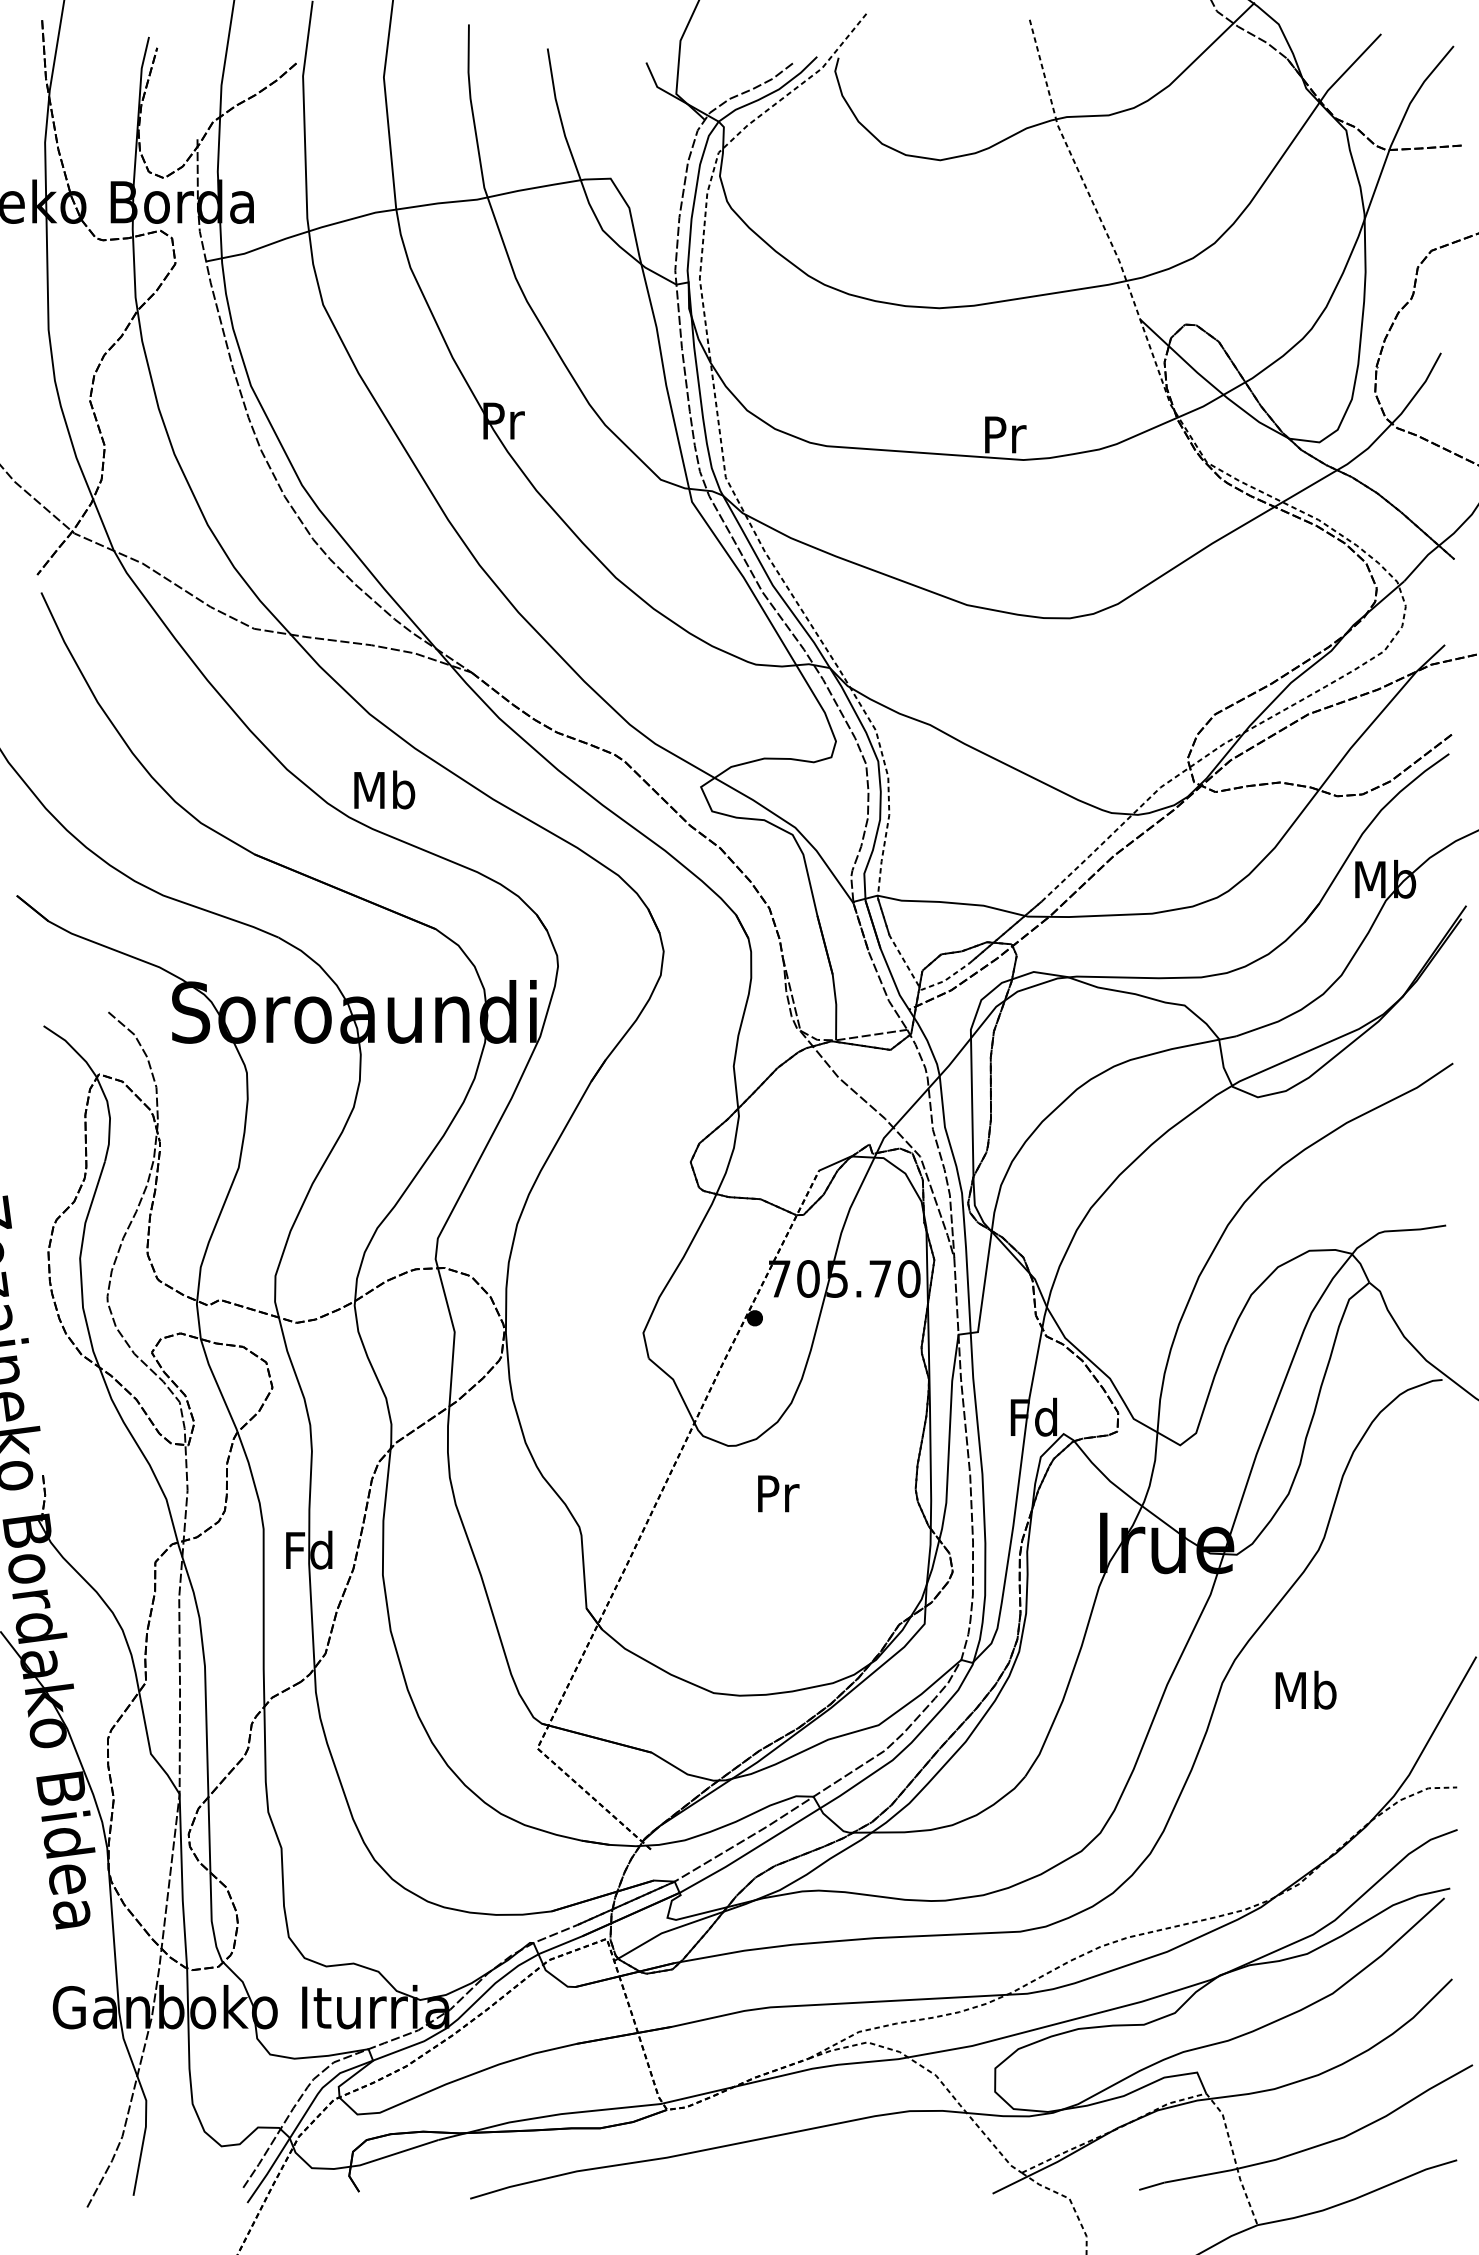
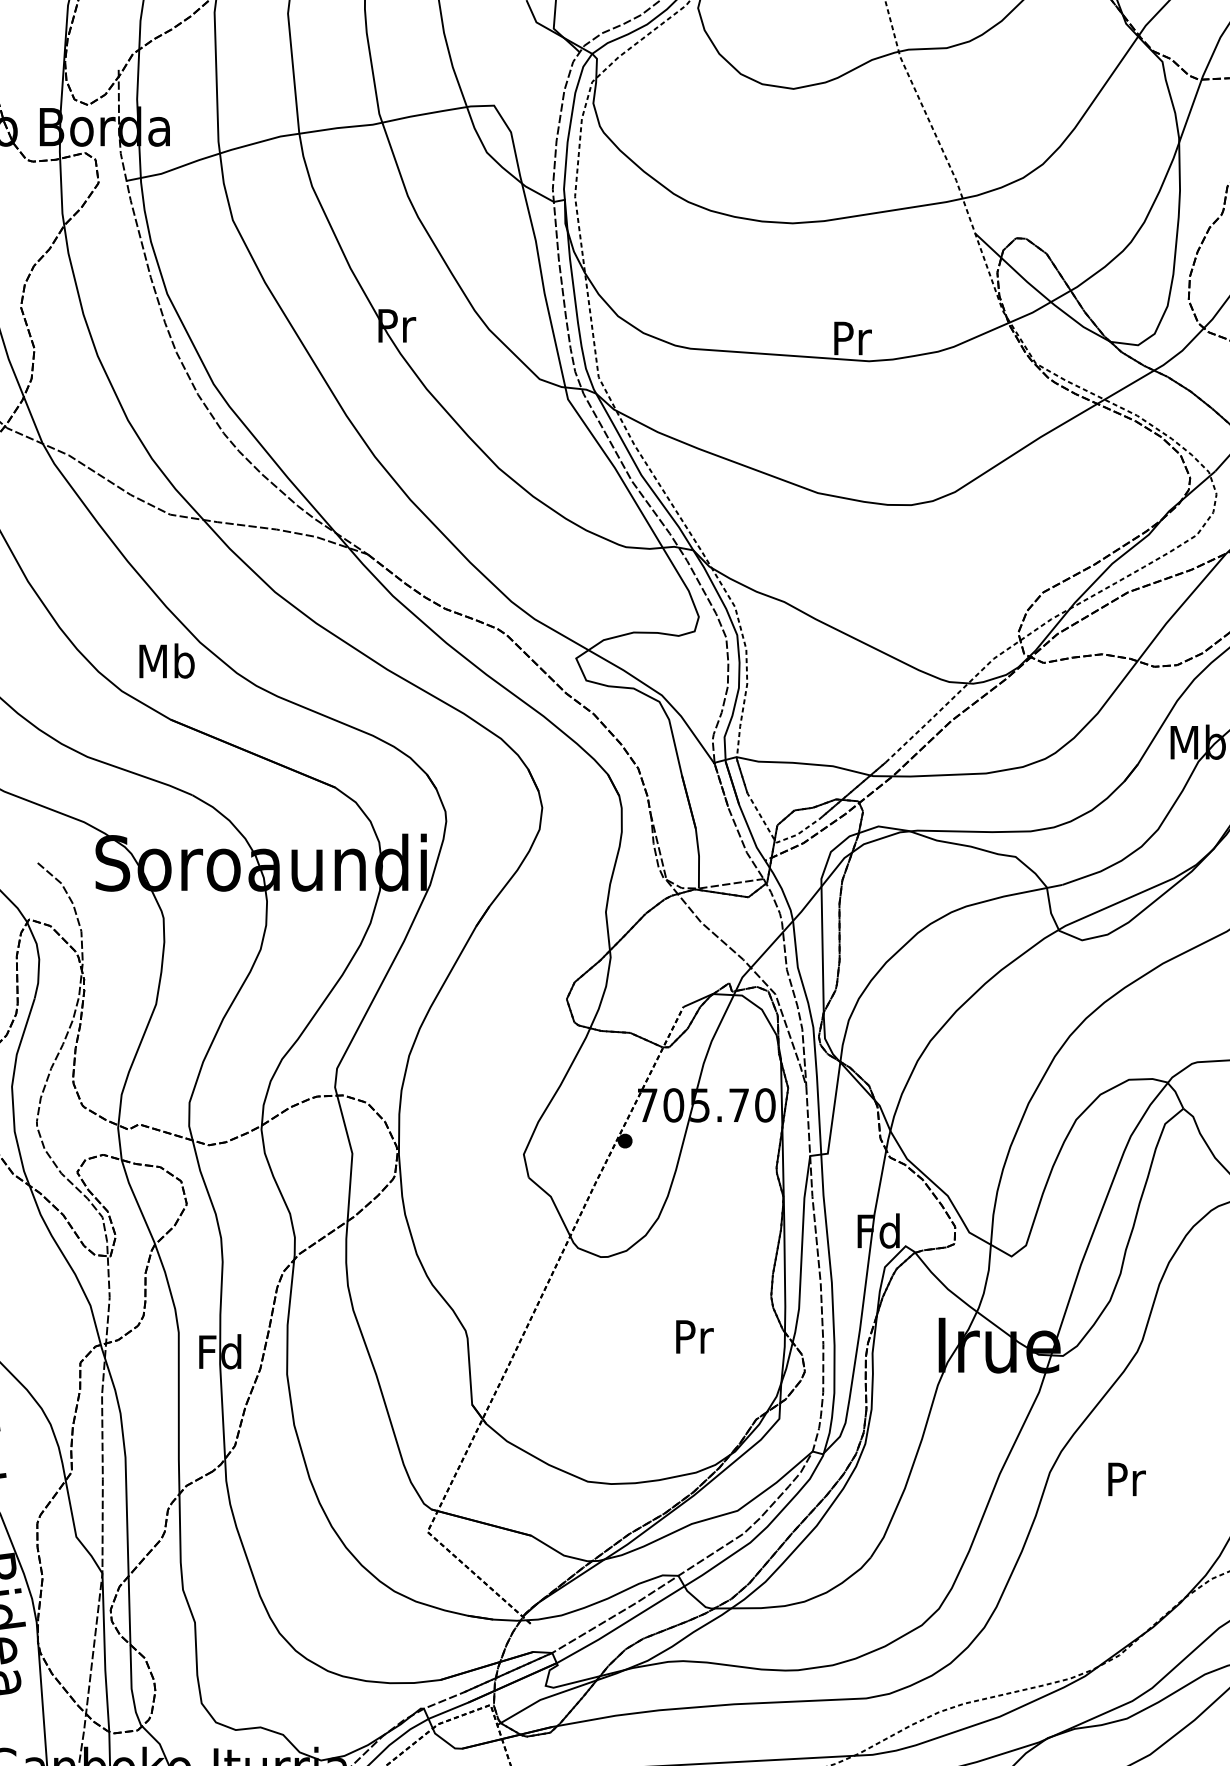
text: (384, 789) -> (166, 660), moved
text: (778, 1493) -> (694, 1336), moved
text: (1305, 1689) -> (1125, 1478), Mb -> Pr

